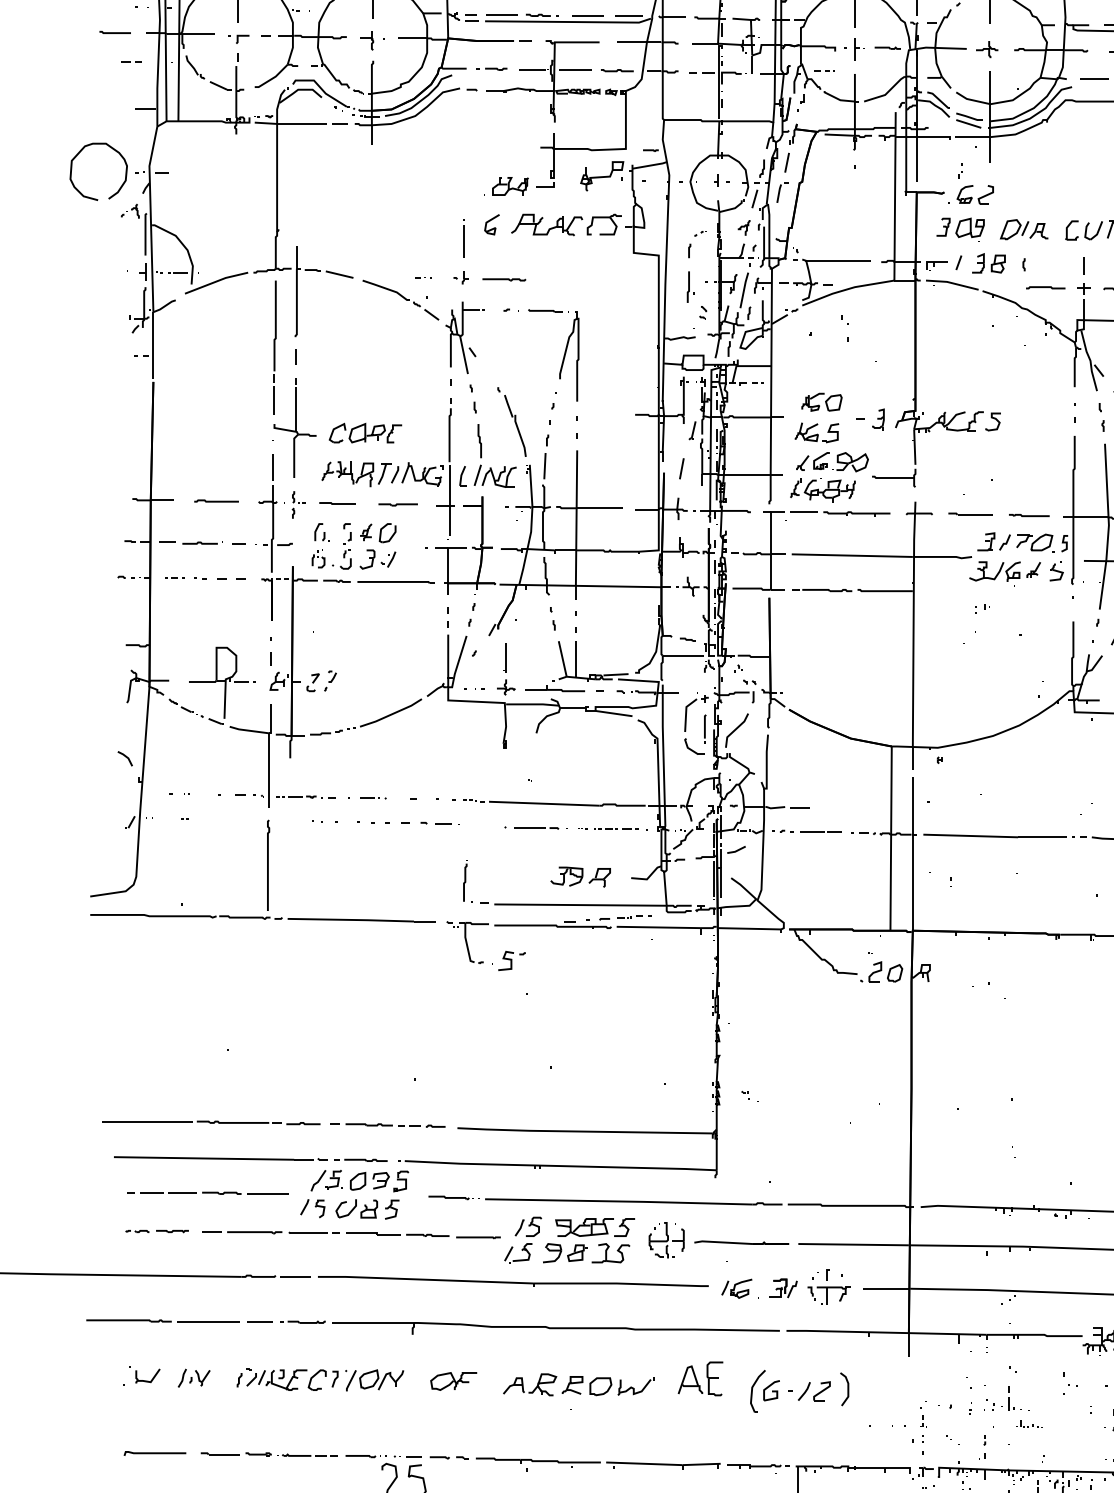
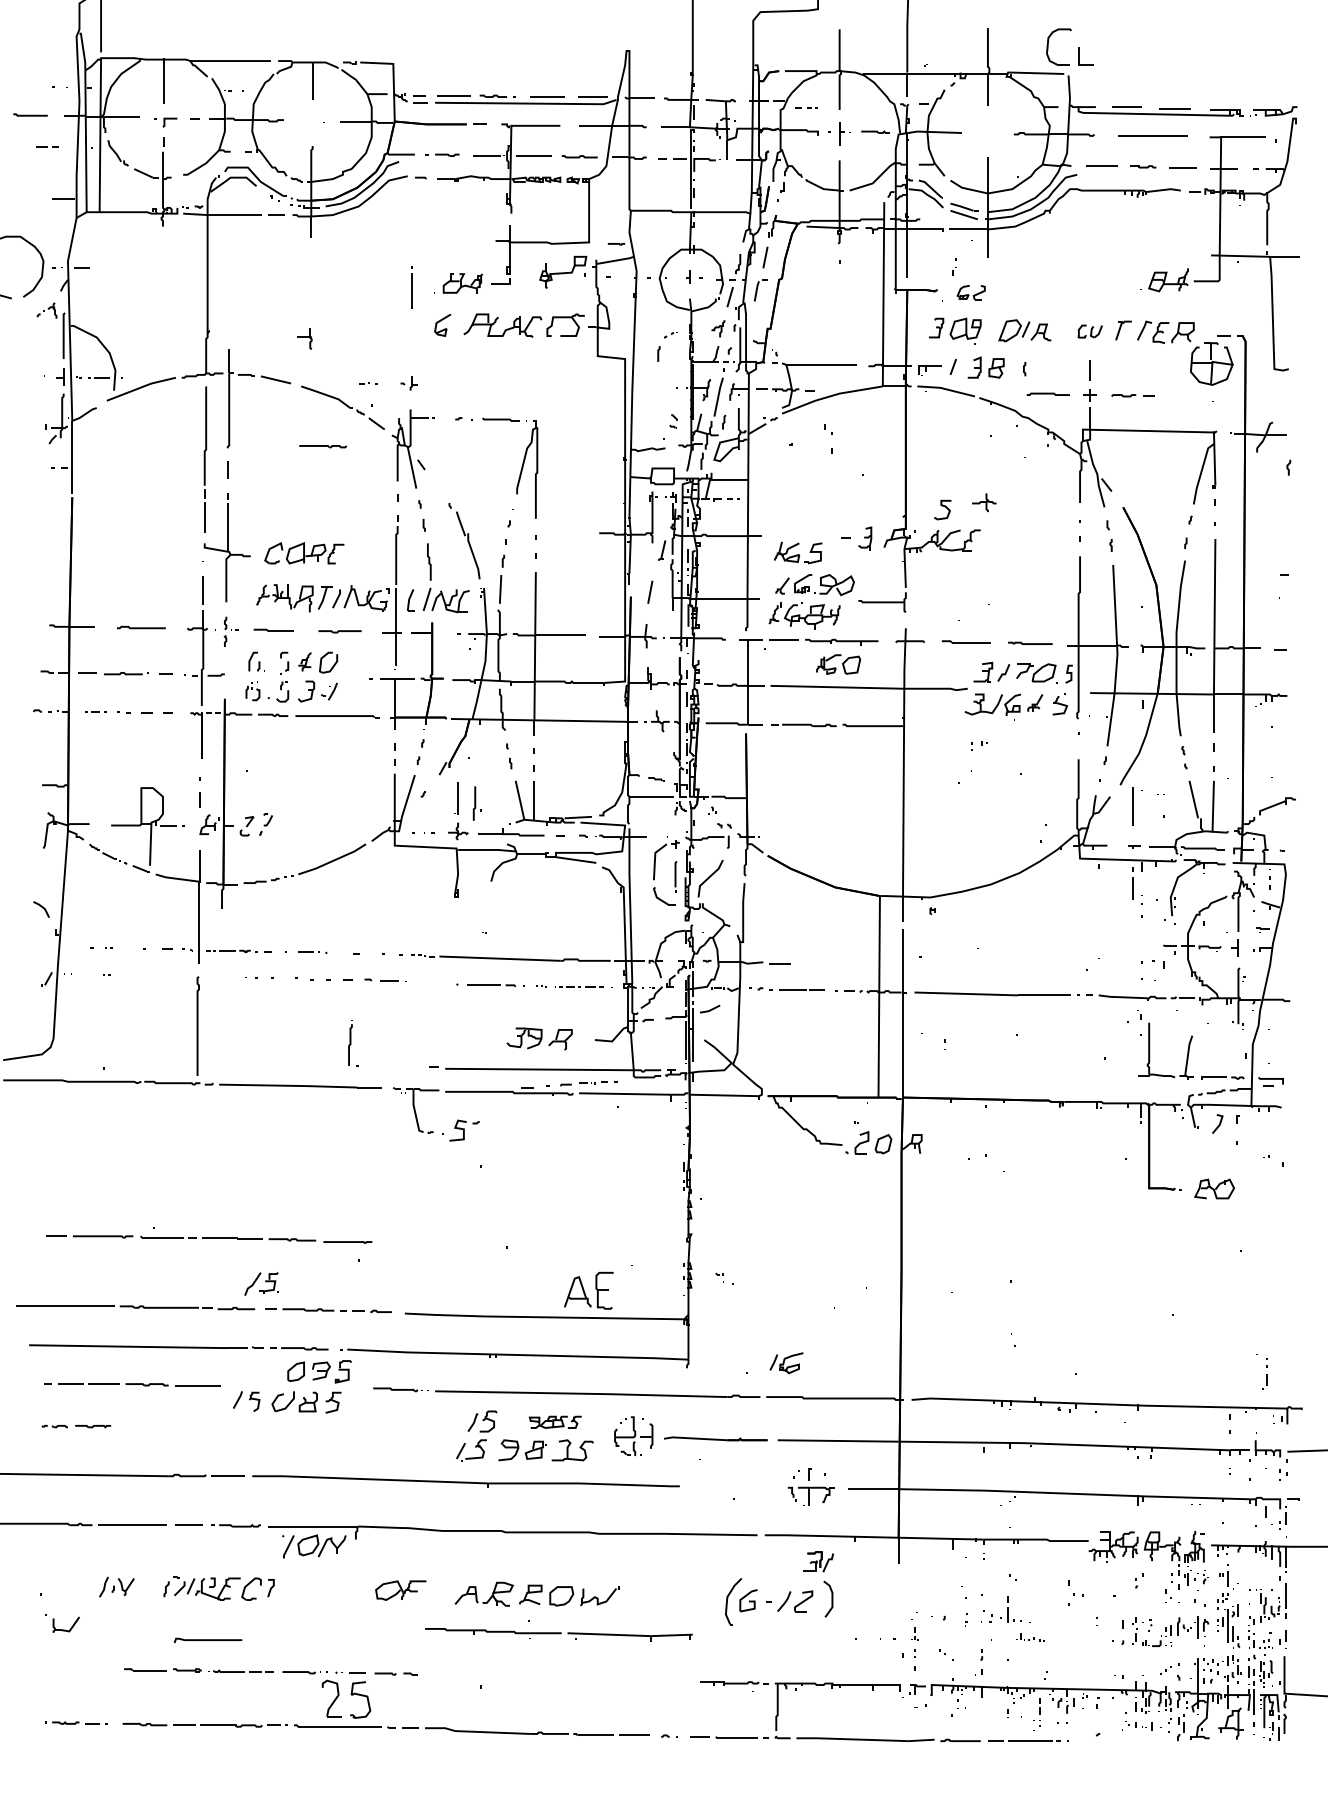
part: (366, 40) -> (304, 338), moved
part: (987, 49) -> (984, 502), moved
line: (825, 70) -> (807, 107), moved
part: (974, 194) -> (970, 292), size x0.7
part: (1083, 230) -> (1089, 331), size x0.6
line: (463, 238) -> (411, 287), moved
part: (504, 279) -> (323, 446), moved
part: (690, 287) -> (476, 803), moved
part: (821, 402) -> (838, 664), moved
part: (992, 421) -> (942, 509), moved
part: (468, 881) -> (353, 1043), moved
part: (326, 1180) -> (261, 1283), moved
part: (595, 1227) -> (555, 1422), size x0.6
part: (351, 1235) -> (209, 1239), moved
part: (783, 1288) -> (818, 1561), moved
part: (736, 1289) -> (786, 1363), moved
part: (144, 1374) -> (62, 1623), moved
part: (700, 1378) -> (588, 1290), moved
part: (374, 1380) -> (314, 1546), moved
line: (154, 1453) -> (207, 1640), moved
part: (597, 1463) -> (558, 1634), moved

